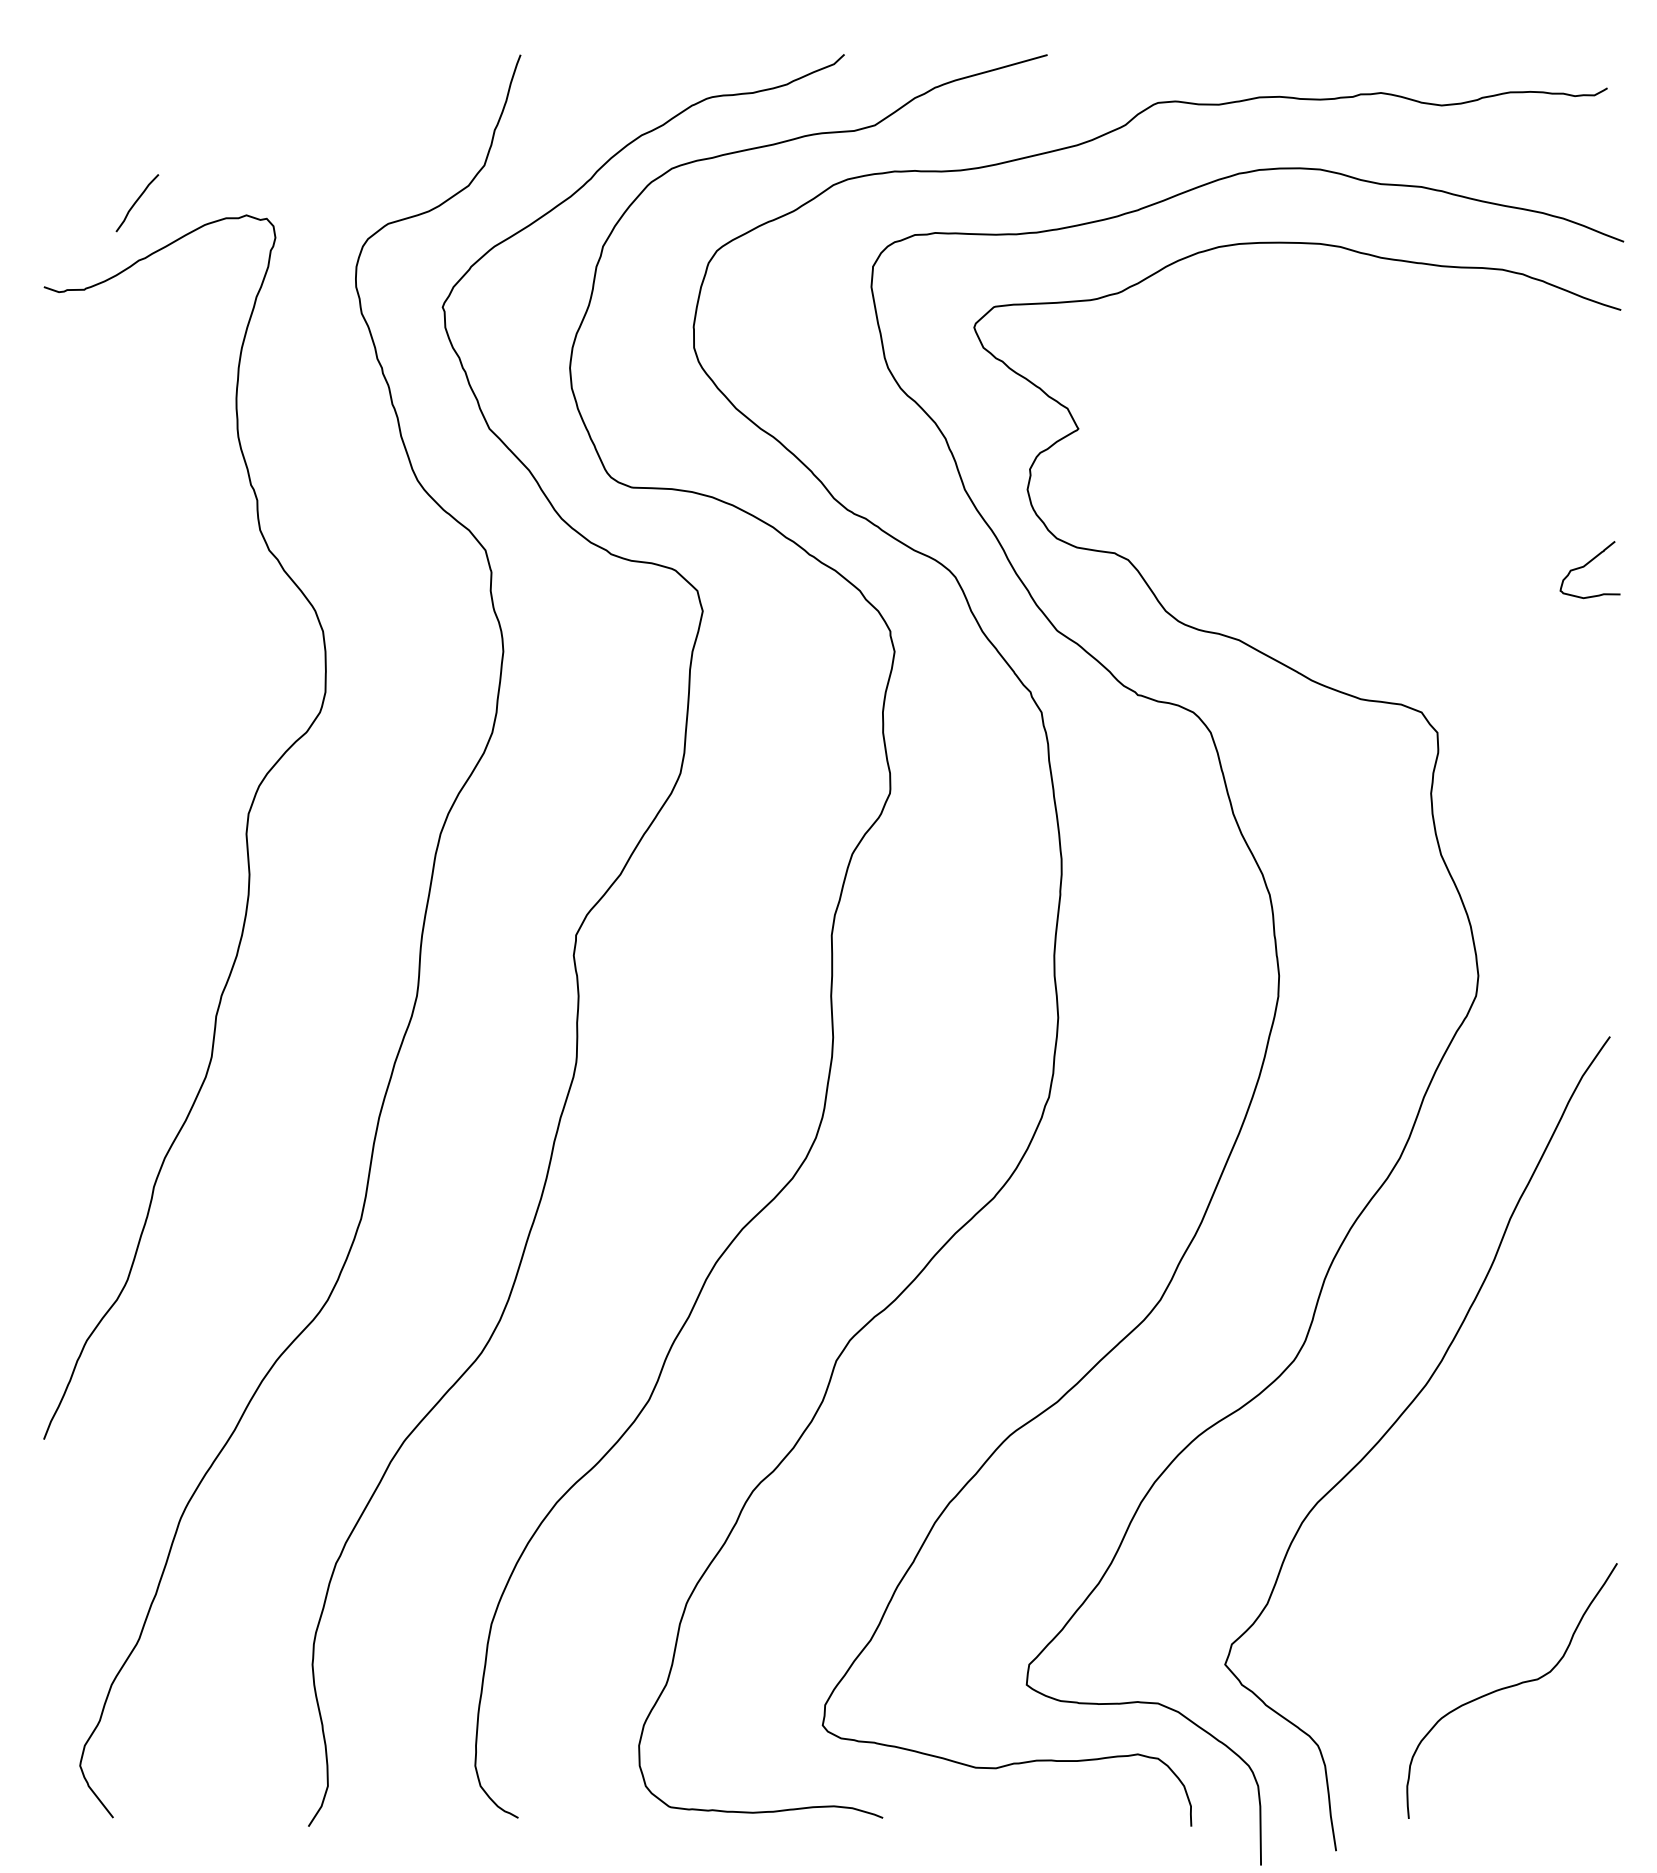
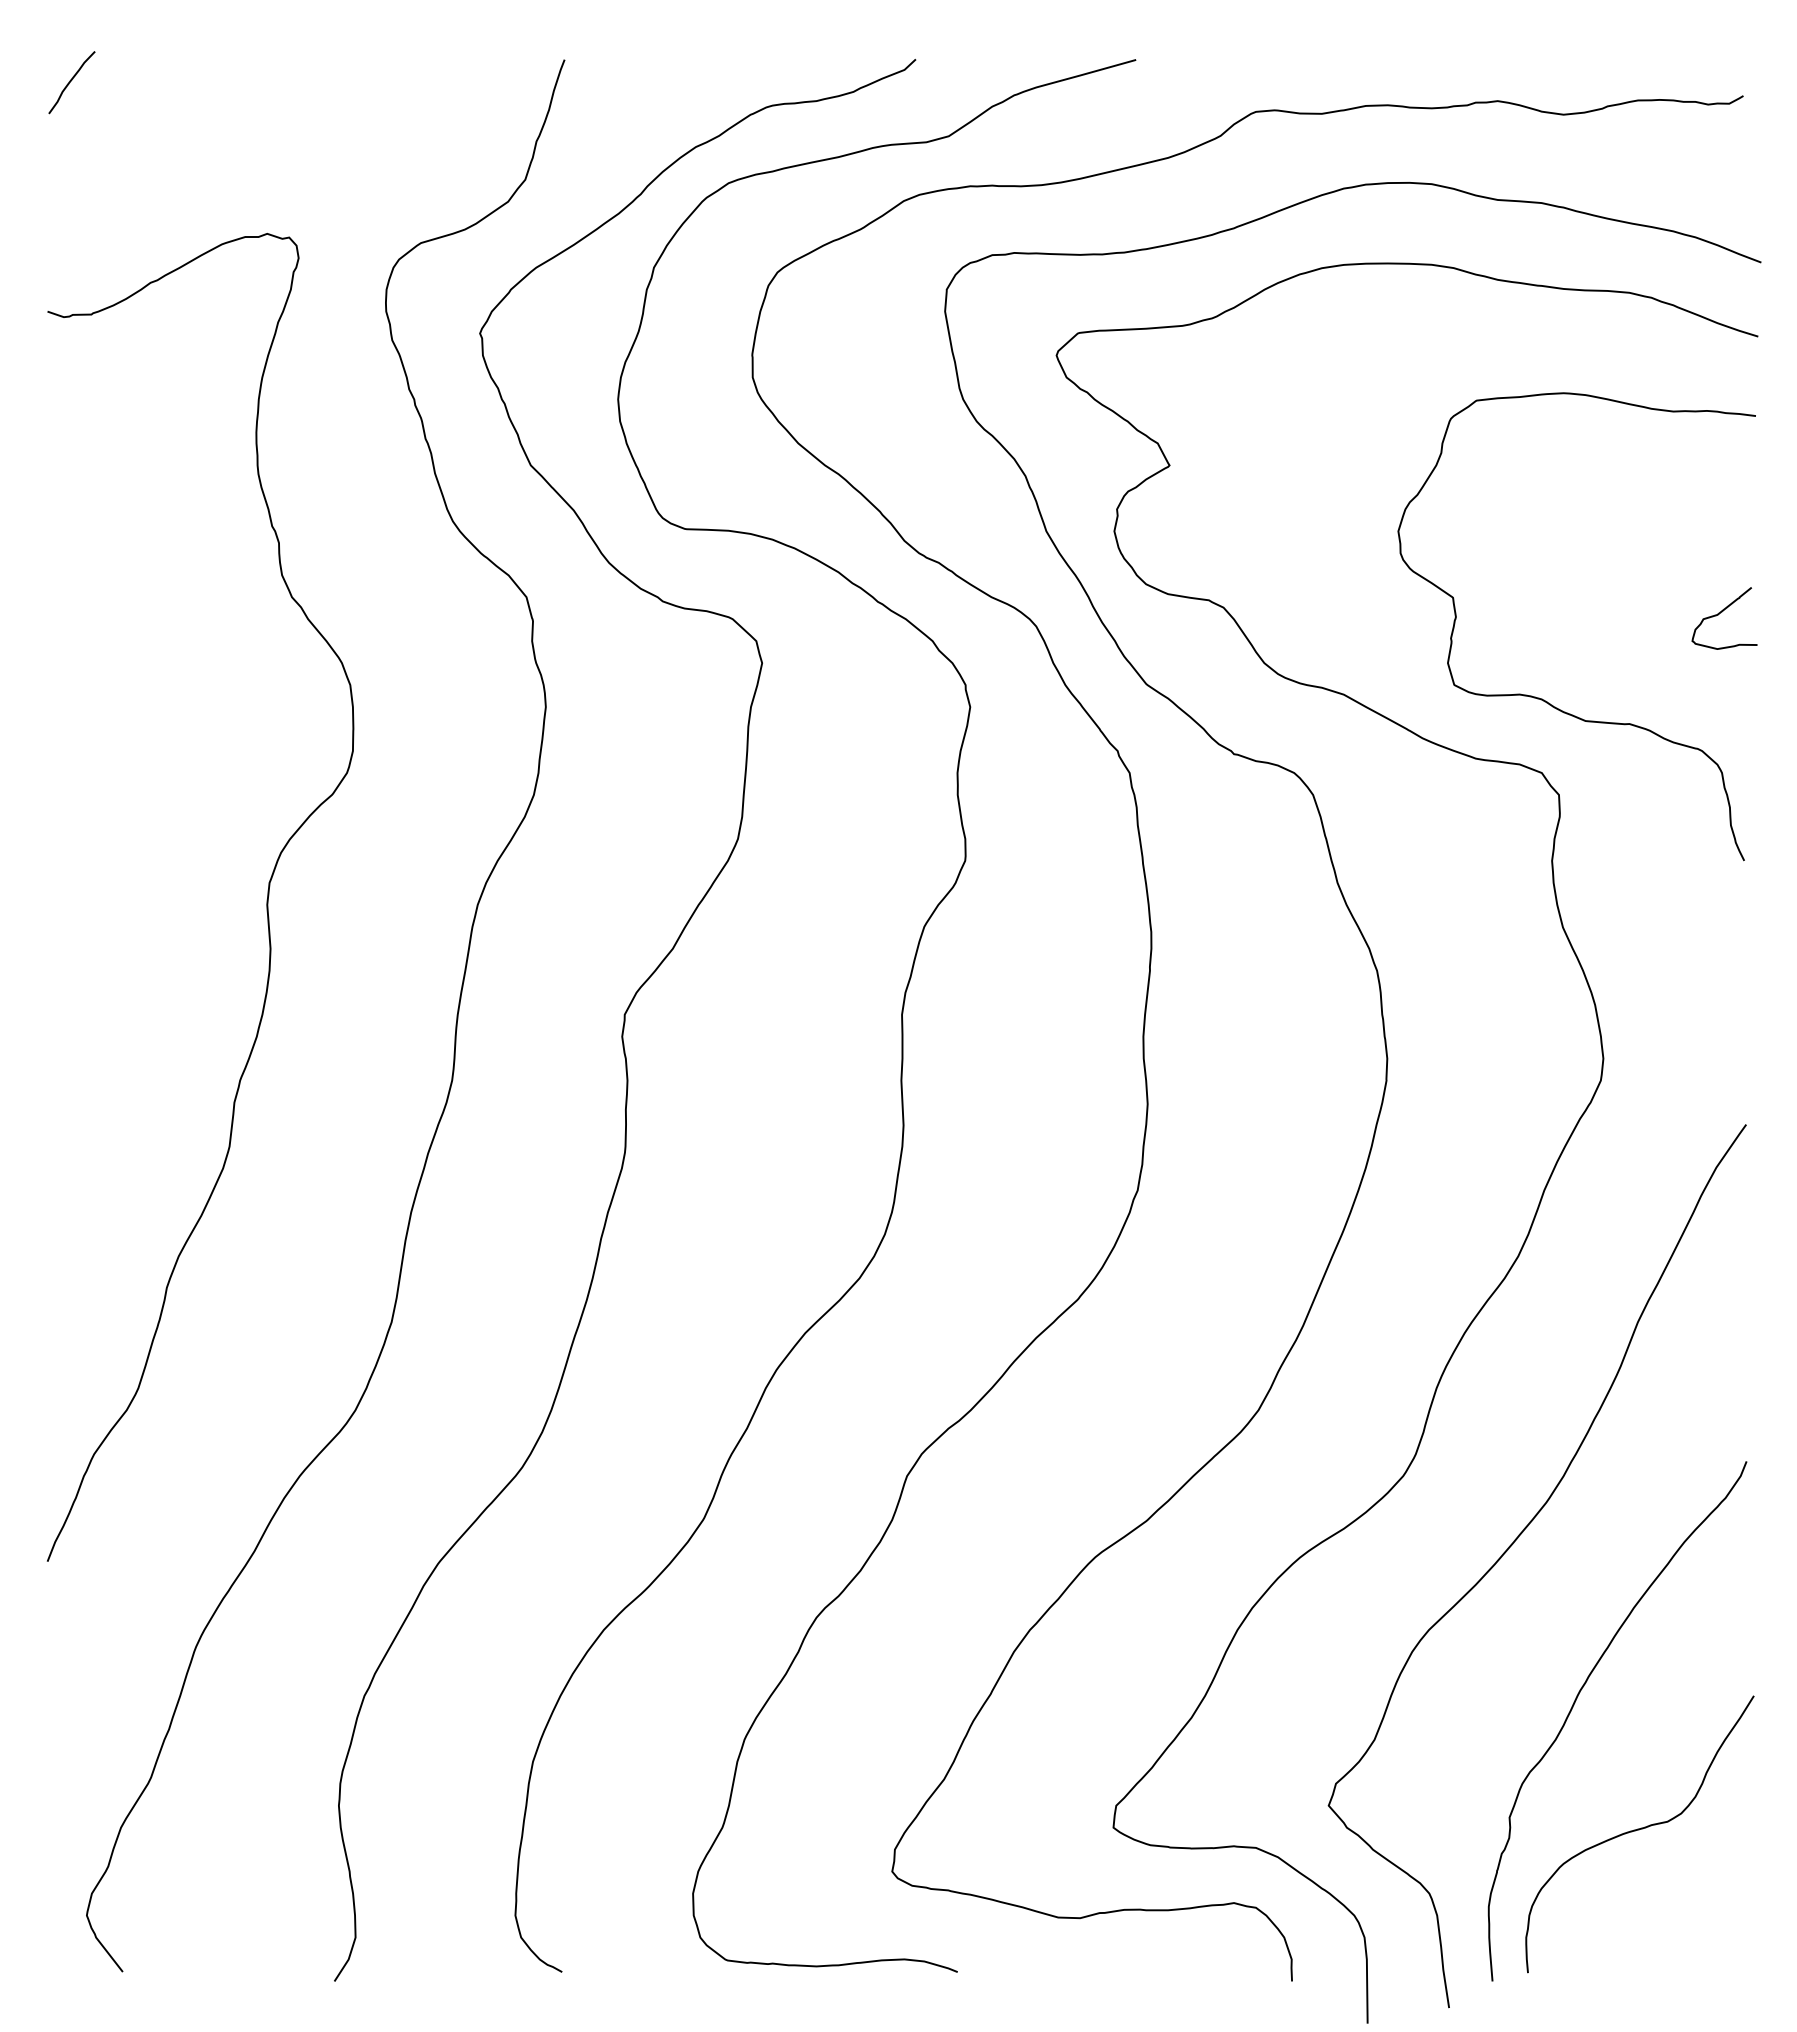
curve: (136, 202) -> (71, 81), moved
curve: (1422, 643) -> (1542, 698), added
curve: (1452, 1570) -> (1575, 1703), added

